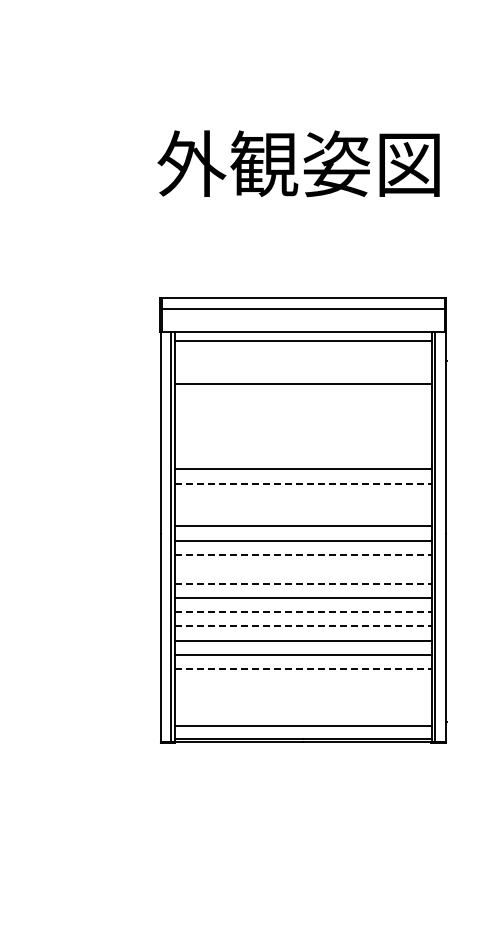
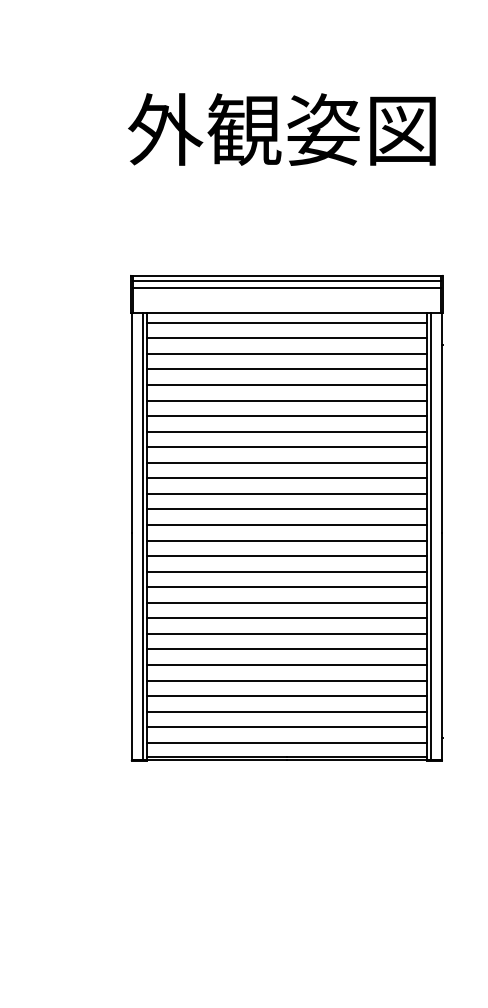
line: (302, 302) -> (286, 280), added
line: (302, 355) -> (286, 338), added
line: (302, 369) -> (286, 353), added
line: (302, 398) -> (286, 385), added
line: (302, 412) -> (286, 400), added
line: (302, 426) -> (286, 415), added
line: (302, 440) -> (286, 431), added
line: (302, 455) -> (286, 447), added
line: (303, 483) -> (287, 478), dashed -> solid
line: (302, 497) -> (286, 493), added
line: (302, 512) -> (286, 509), added
line: (303, 555) -> (287, 556), dashed -> solid
line: (302, 569) -> (286, 571), added
line: (303, 583) -> (287, 587), dashed -> solid
line: (303, 612) -> (287, 618), dashed -> solid
line: (303, 626) -> (287, 633), dashed -> solid
line: (303, 669) -> (287, 680), dashed -> solid
line: (302, 683) -> (286, 696), added
line: (302, 697) -> (286, 711), added
line: (302, 712) -> (286, 727), added

